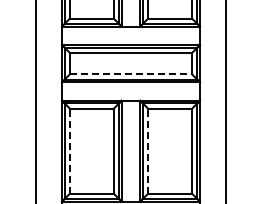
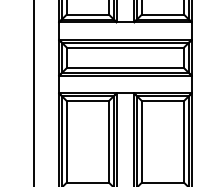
line: (131, 74) -> (125, 68), dashed -> solid
line: (69, 150) -> (66, 141), dashed -> solid
line: (148, 150) -> (142, 141), dashed -> solid

